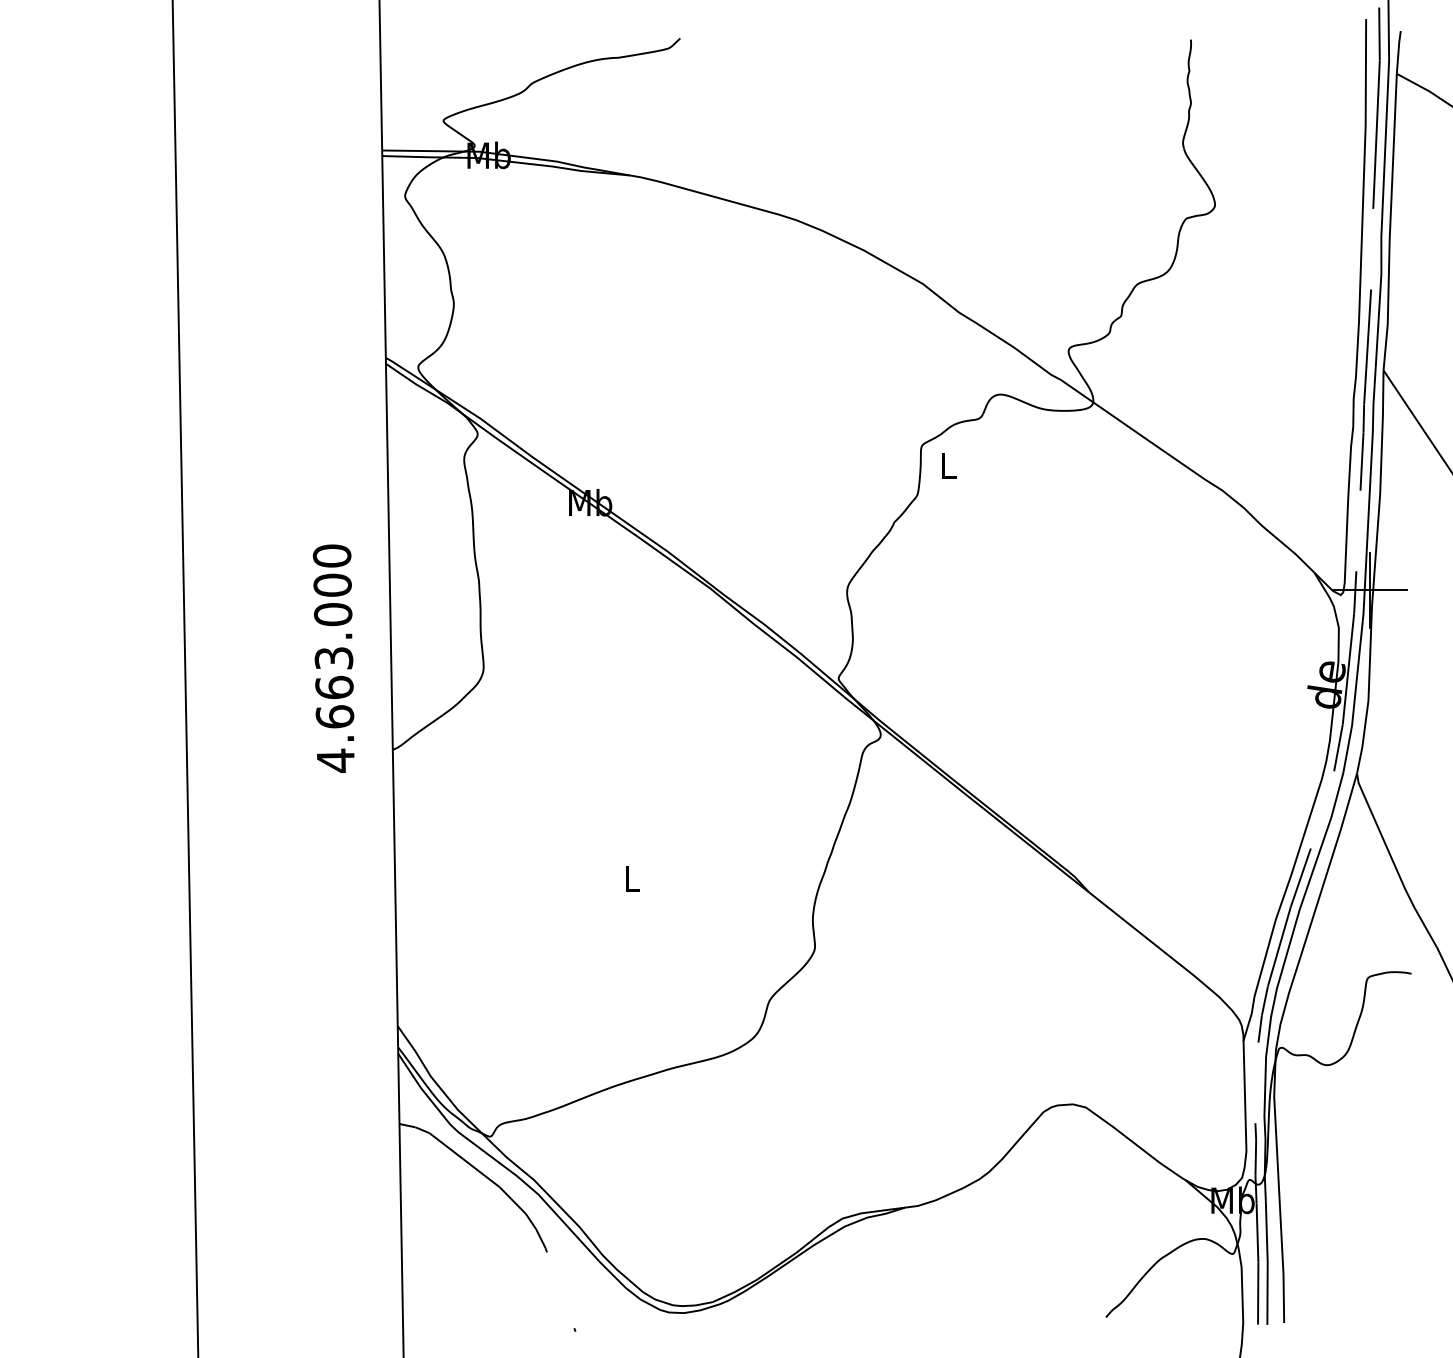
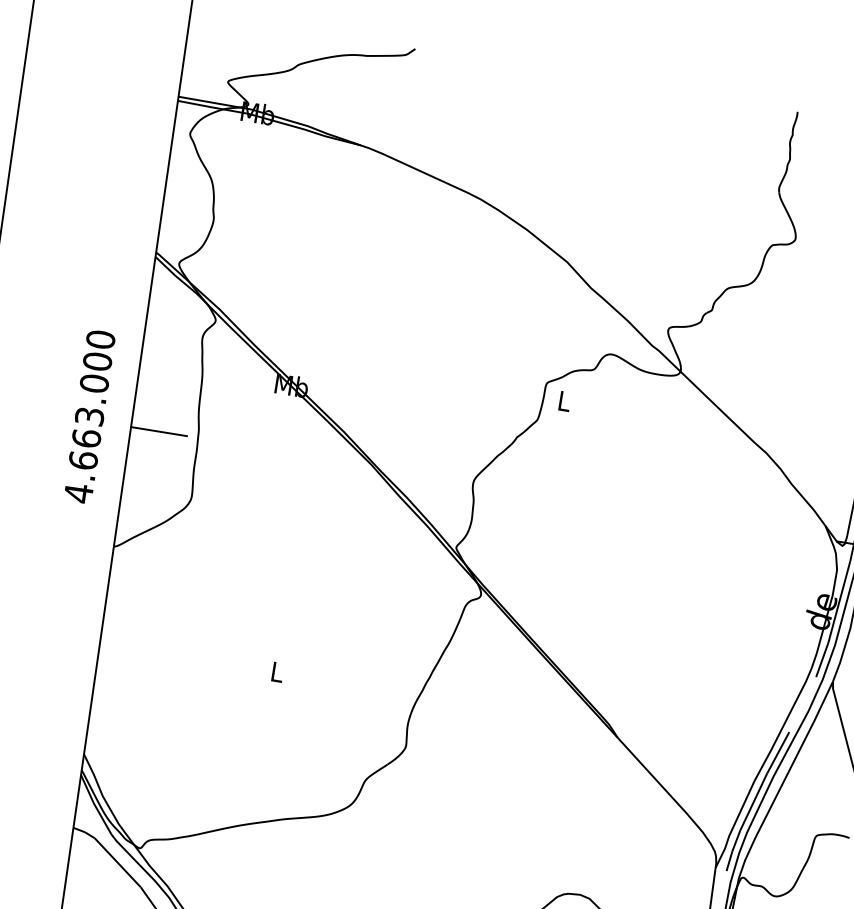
line: (427, 590) -> (159, 431), added
text: (333, 658) -> (89, 416), moved

